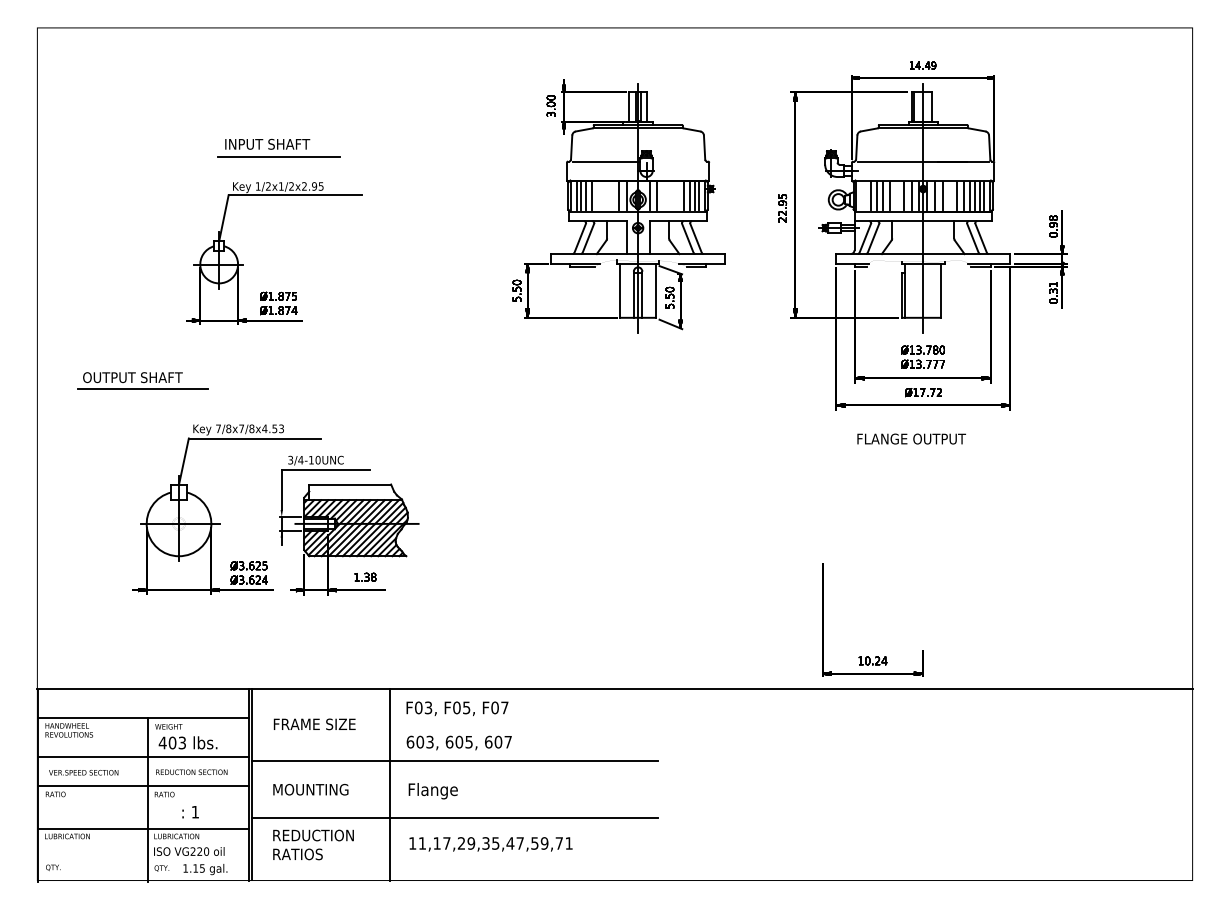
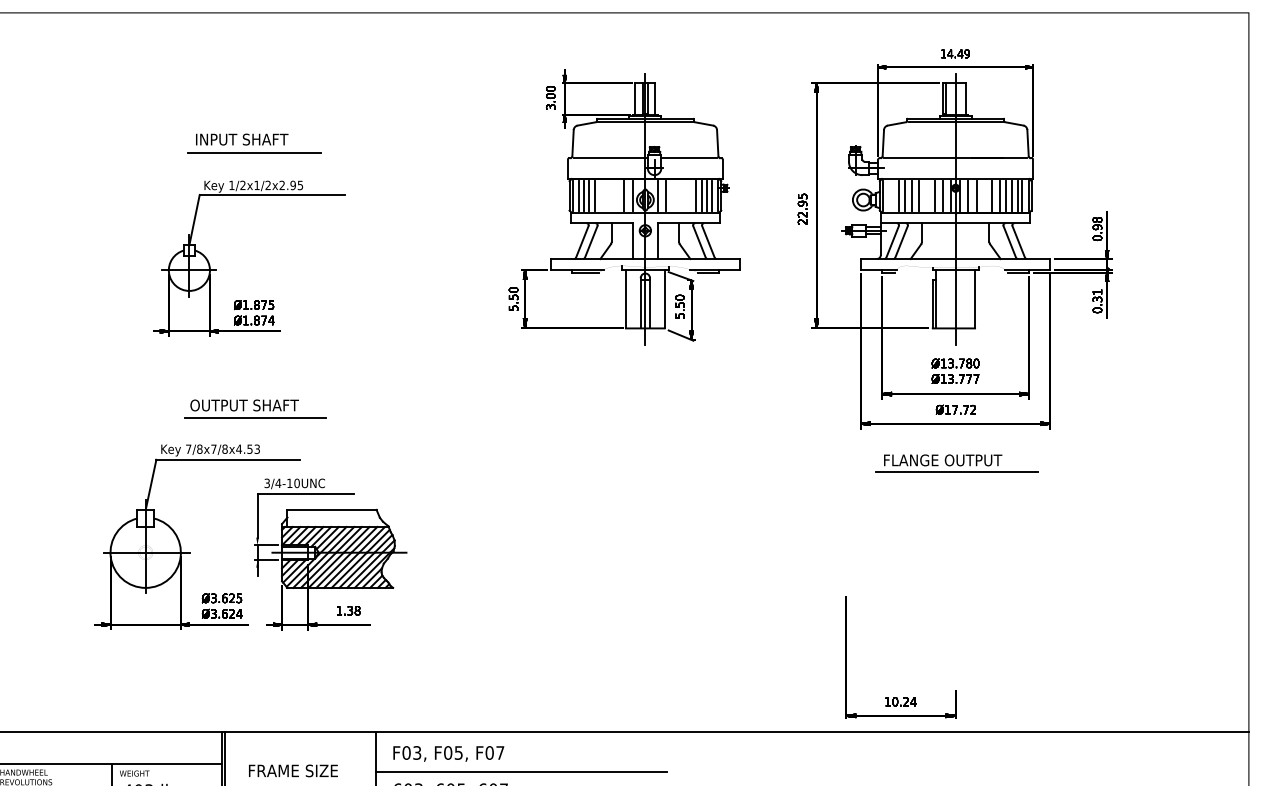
line: (678, 161) -> (689, 158), added
part: (142, 380) -> (255, 408), moved
line: (924, 449) -> (957, 471), added
line: (523, 725) -> (520, 772), added

